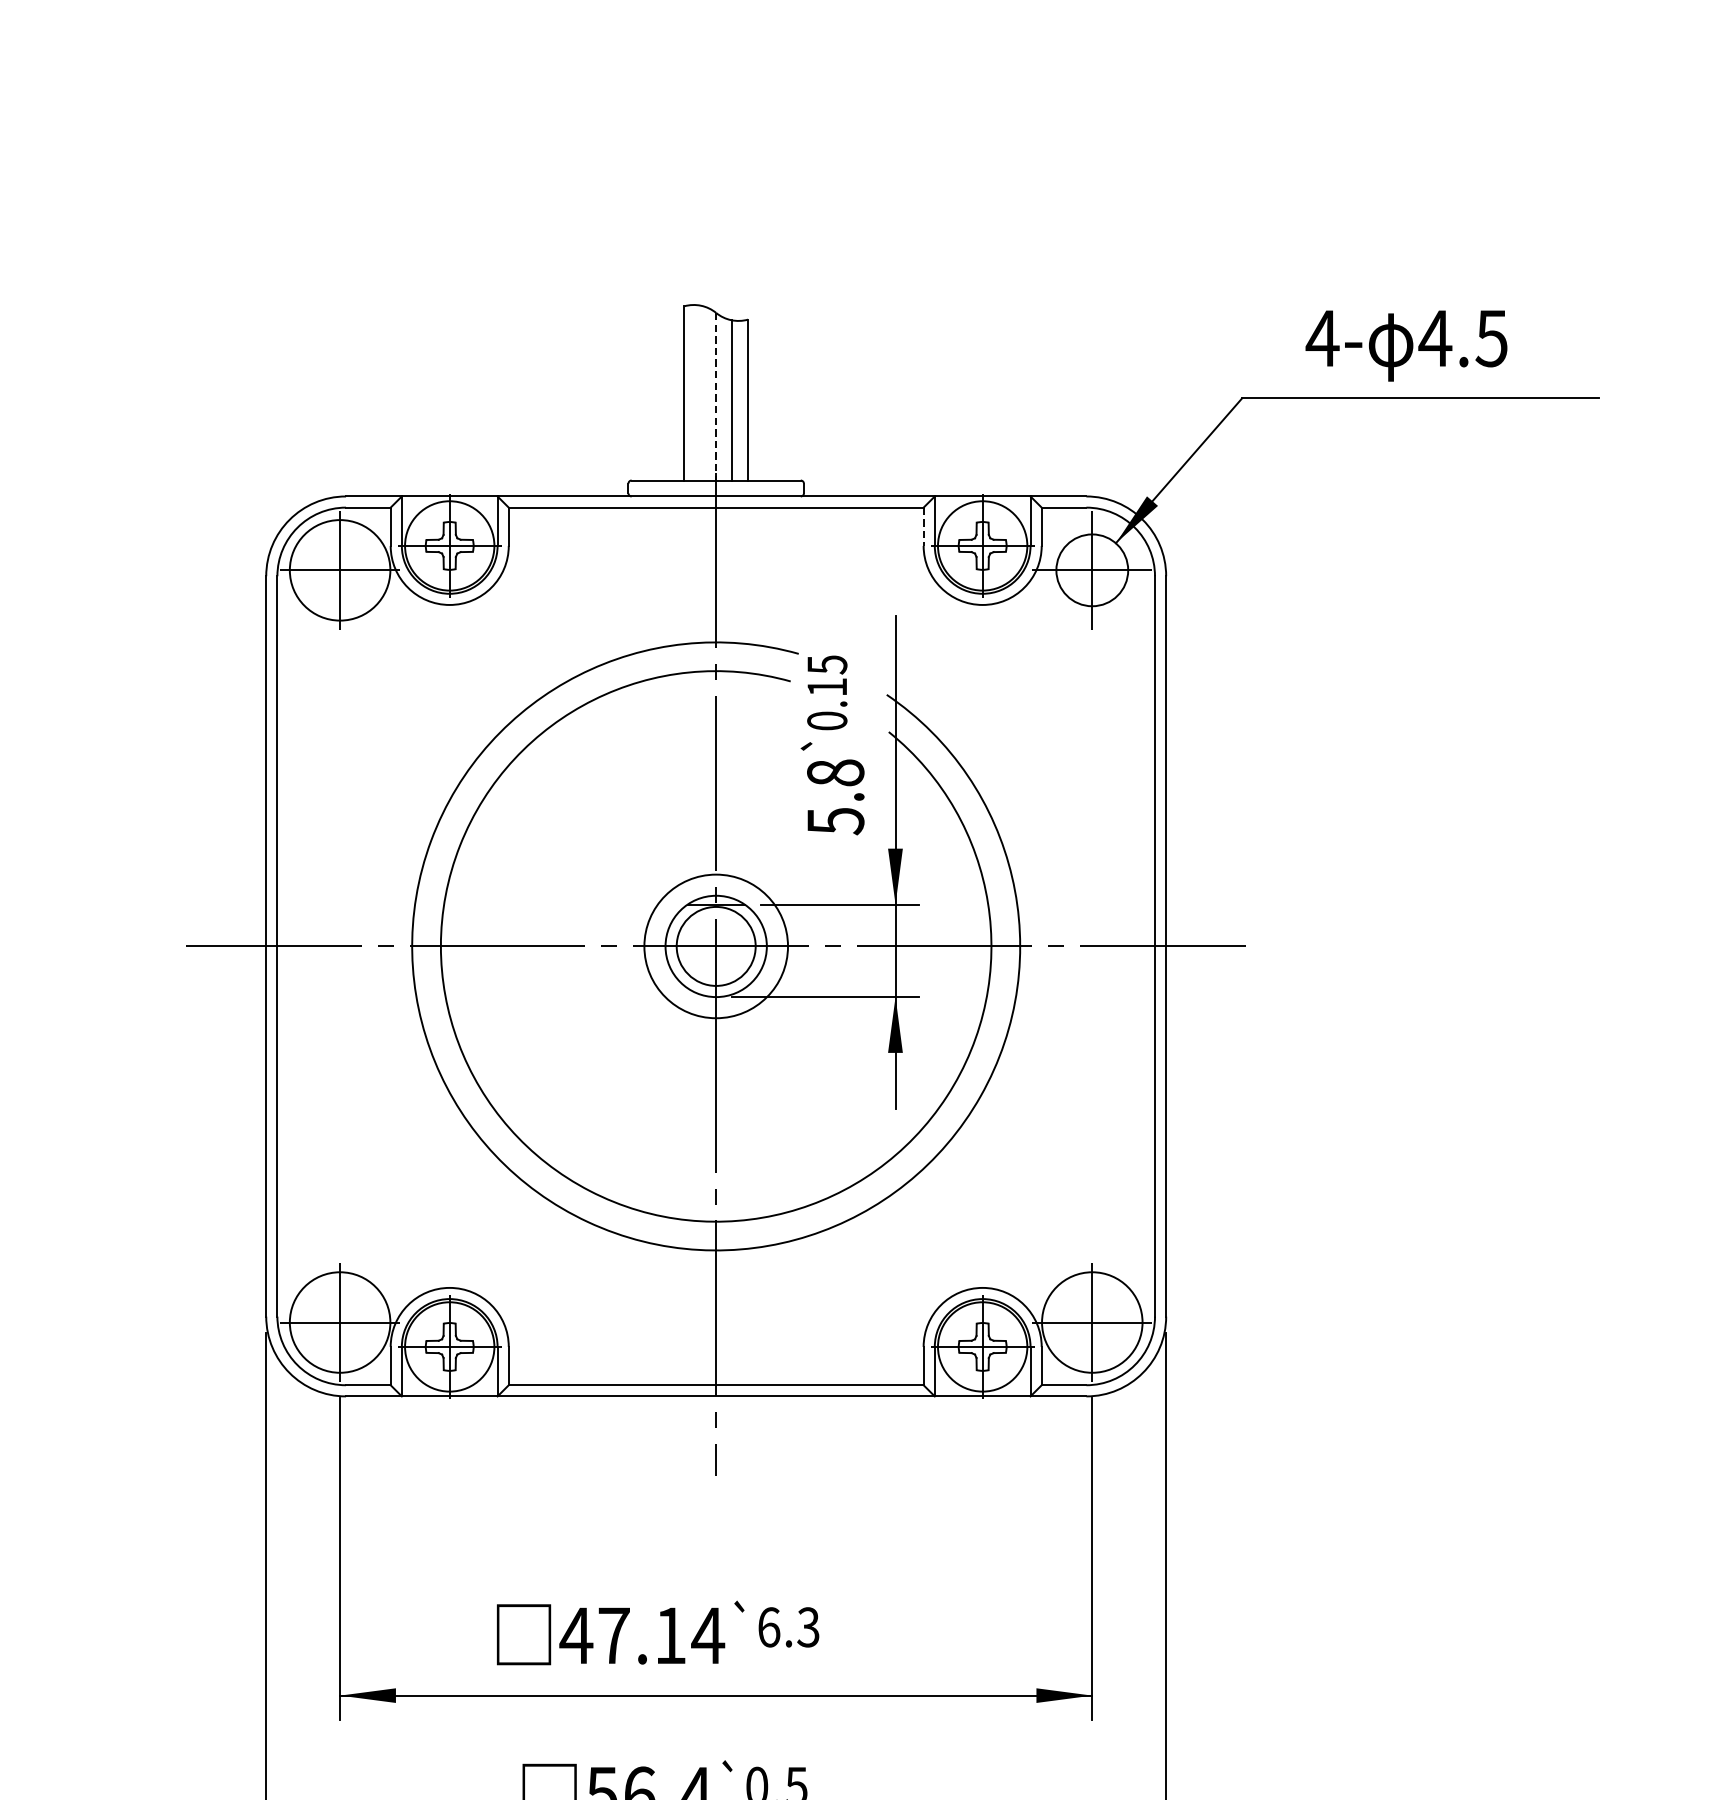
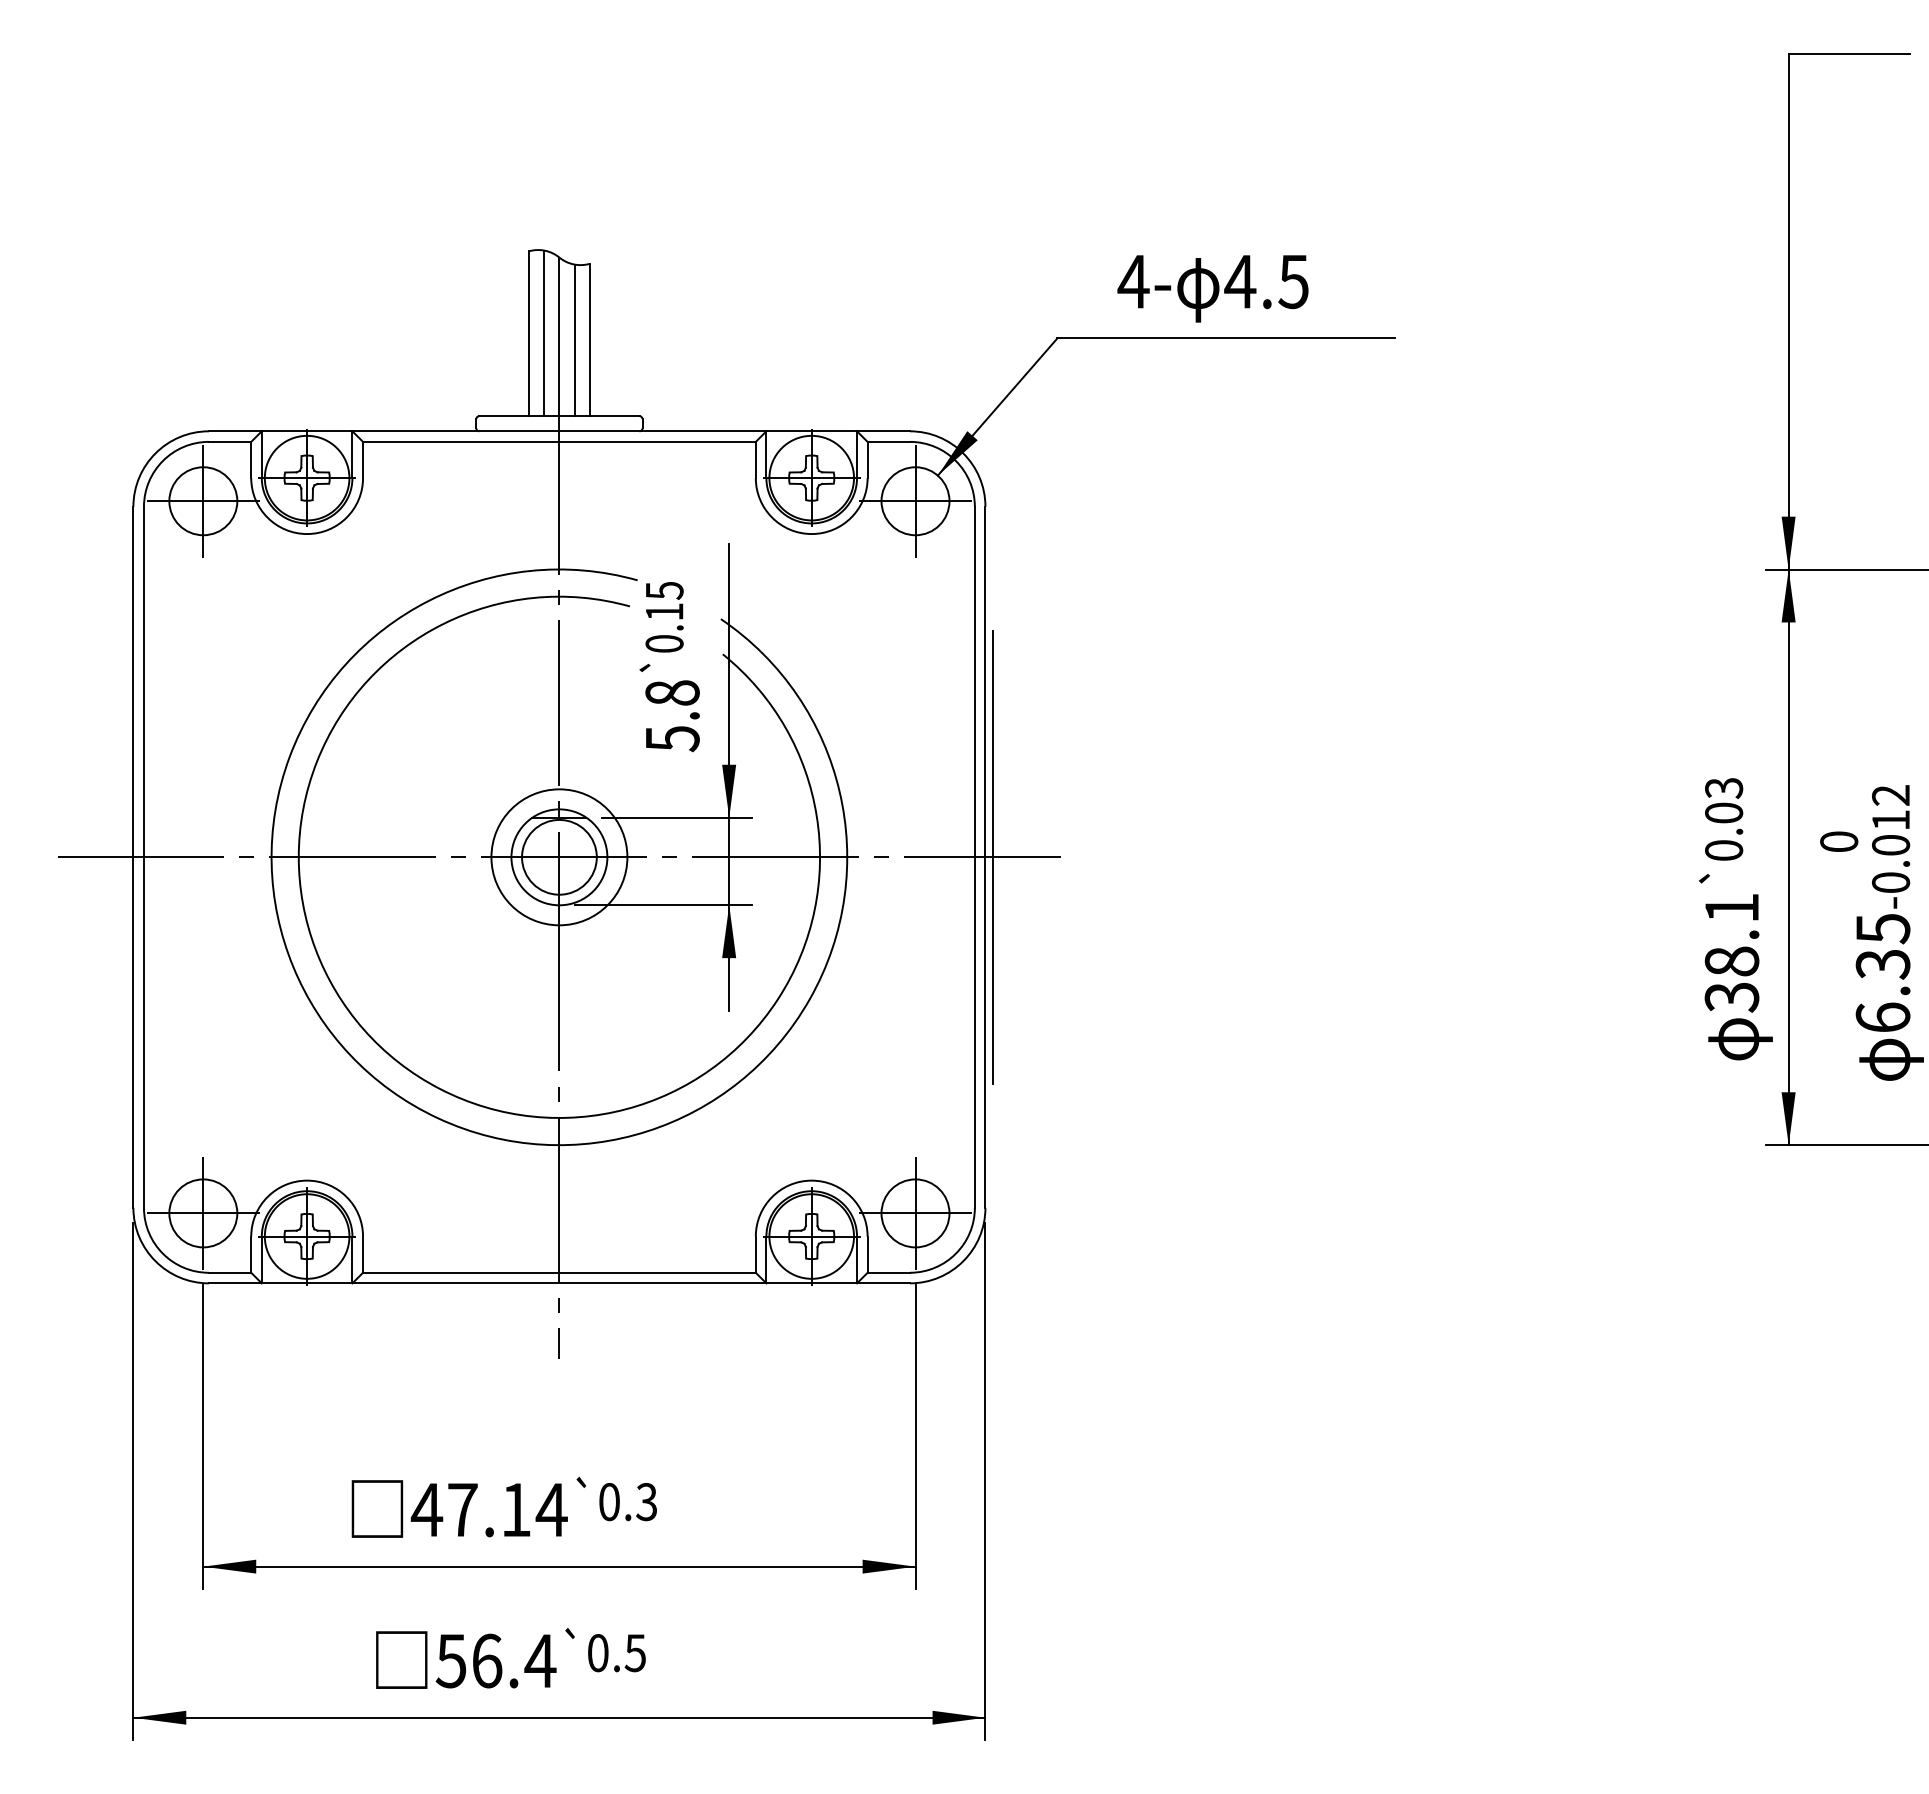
line: (700, 393) -> (544, 333), added
line: (716, 397) -> (559, 337), dashed -> solid
line: (923, 527) -> (755, 460), dashed -> solid
circle: (340, 570) -> (203, 501), size x0.71
line: (1174, 945) -> (993, 856), added
circle: (340, 1322) -> (203, 1213), size x0.71
circle: (1092, 1322) -> (915, 1213), size x0.71
text: (769, 1627) -> (609, 1502), 6.3 -> 0.3

